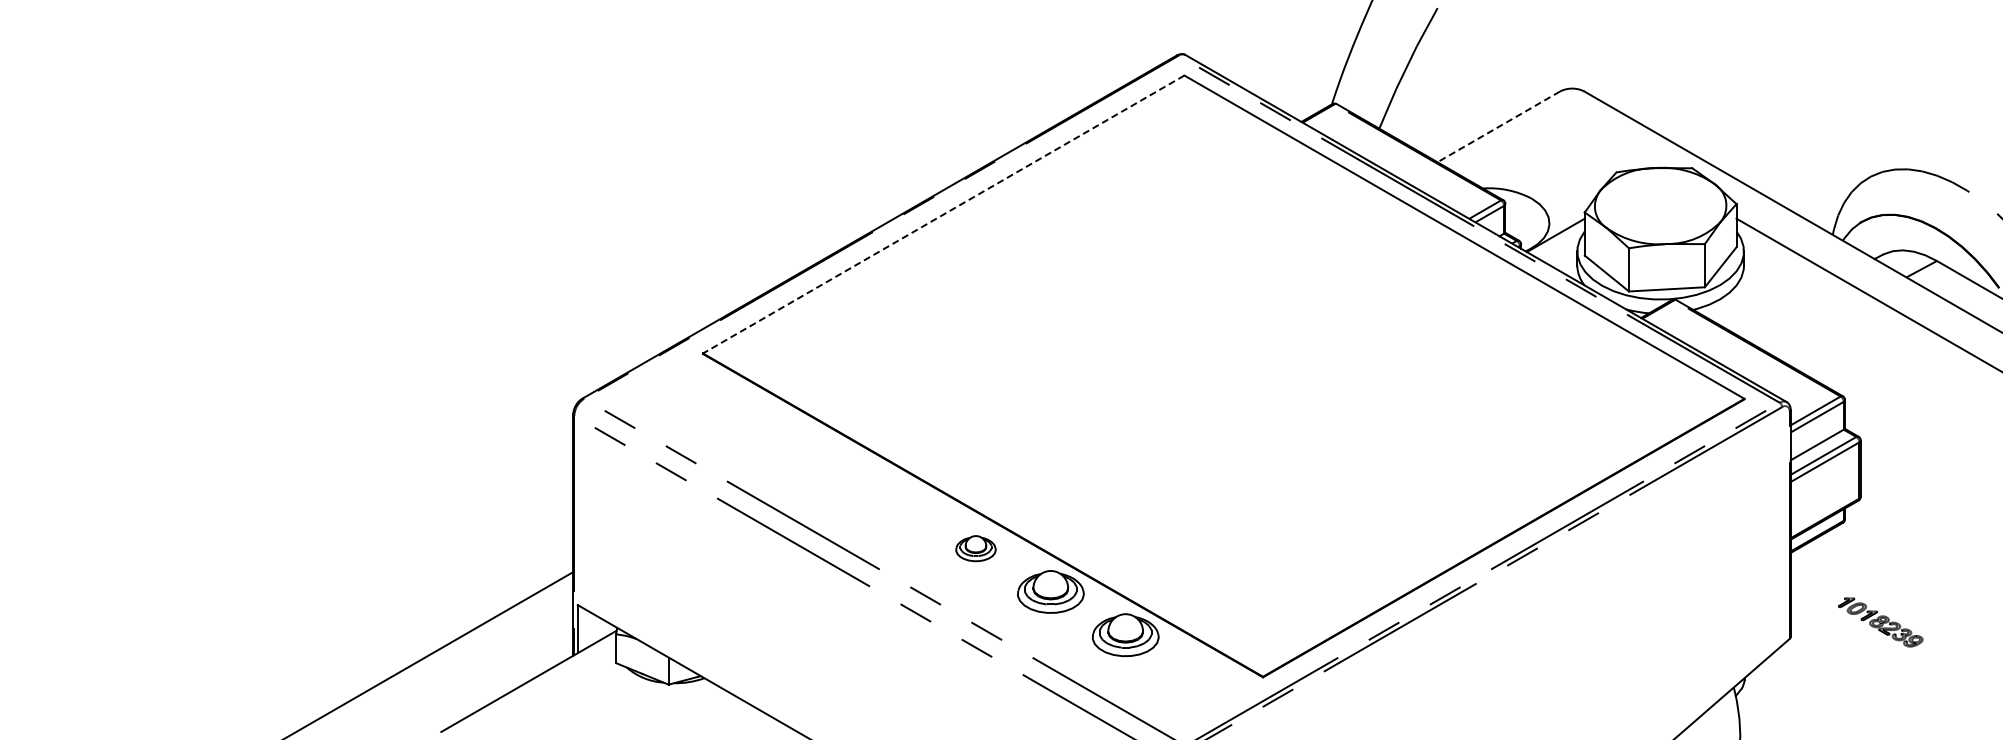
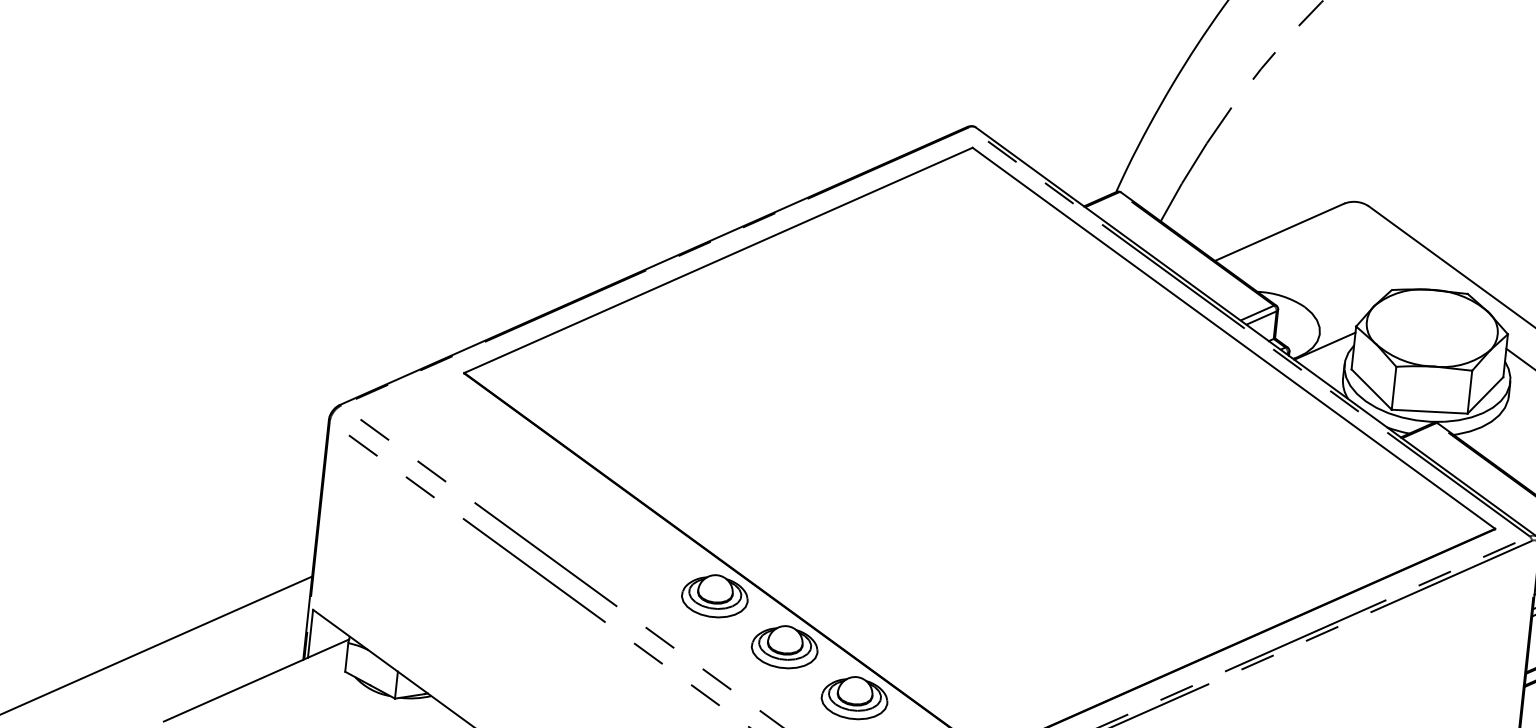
line: (1498, 126) -> (1279, 231), dashed -> solid
line: (943, 214) -> (718, 260), dashed -> solid
part: (975, 548) -> (714, 595), size x1.67

